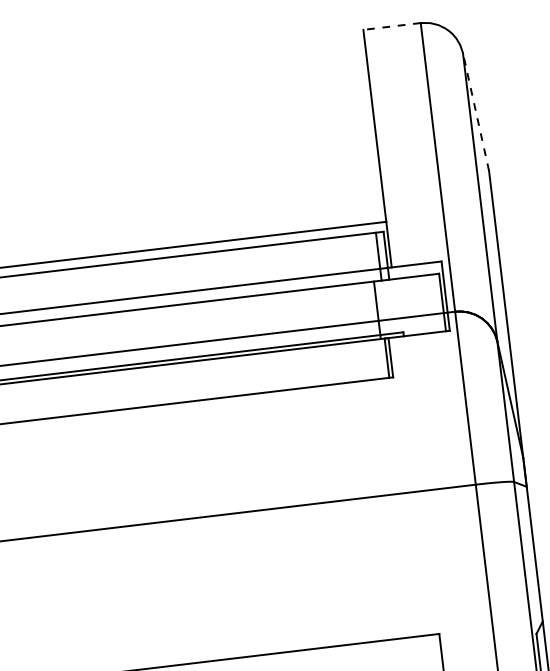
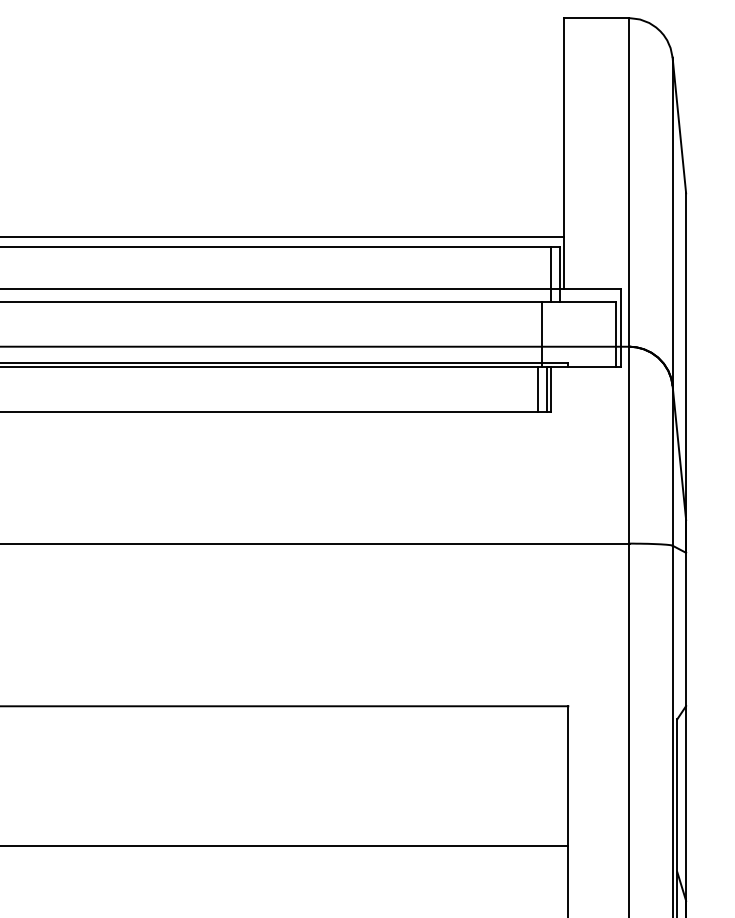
line: (392, 26) -> (596, 18), dashed -> solid
line: (476, 111) -> (679, 124), dashed -> solid
line: (379, 358) -> (537, 389), added

